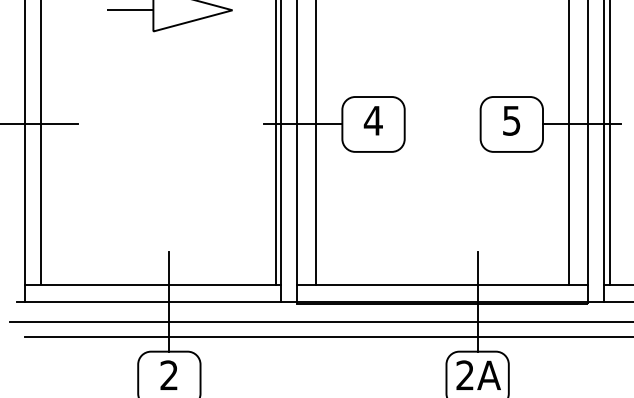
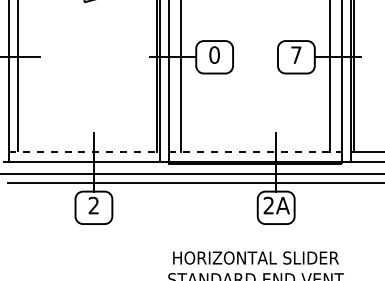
text: (373, 119) -> (214, 54), 4 -> 0
text: (511, 119) -> (296, 54), 5 -> 7
line: (153, 285) -> (84, 152), solid -> dashed
line: (444, 285) -> (256, 152), solid -> dashed

